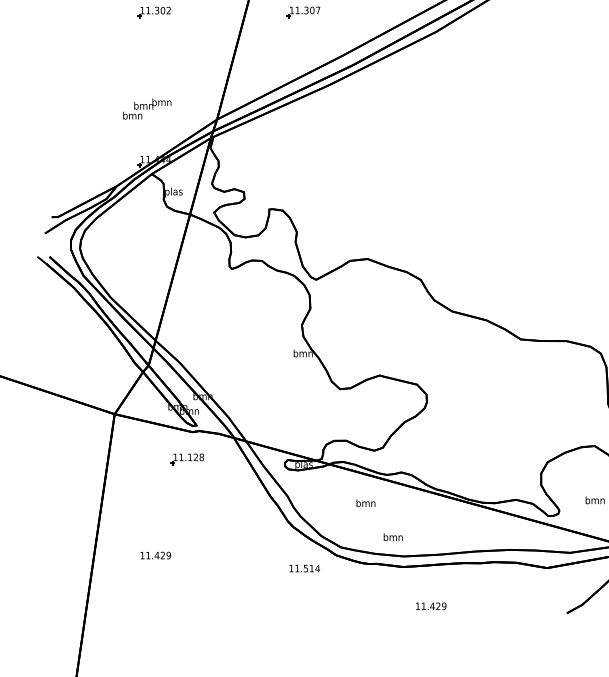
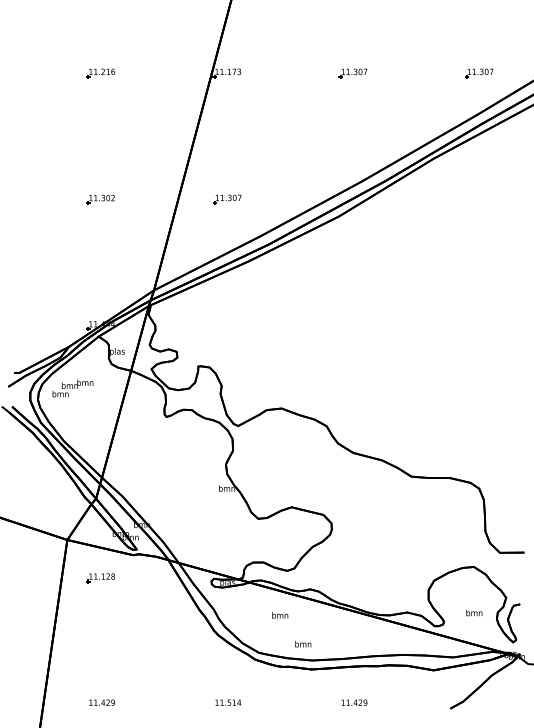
text: (146, 109) -> (72, 388), moved
part: (186, 459) -> (100, 578), moved
text: (155, 555) -> (101, 702), moved
text: (304, 568) -> (228, 702), moved
text: (431, 606) -> (354, 702), moved

